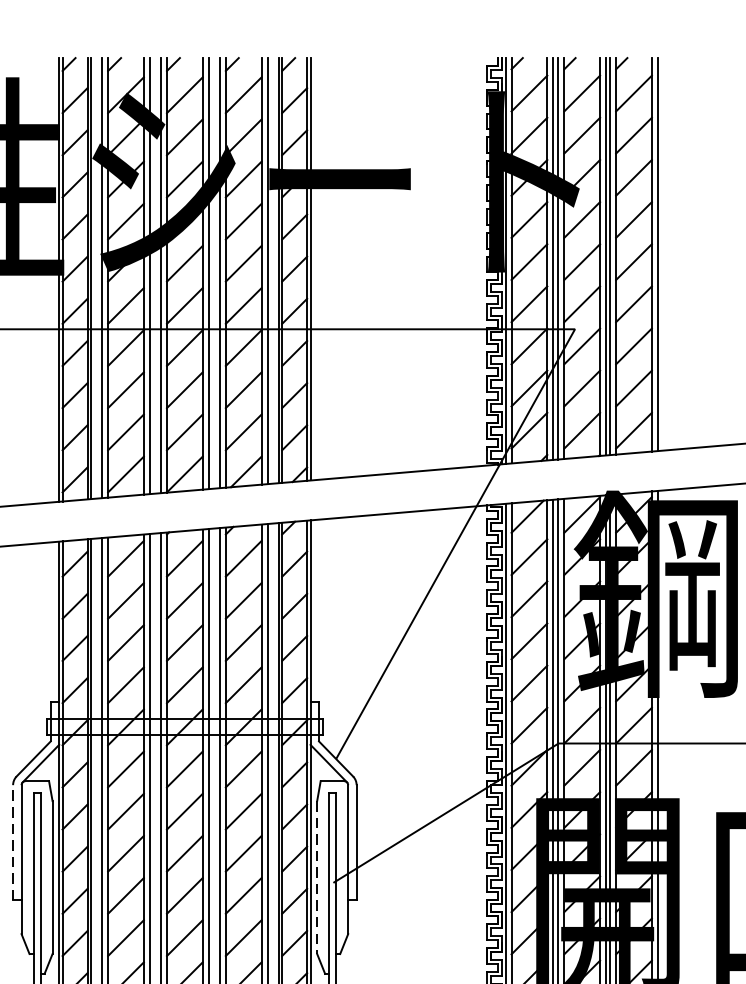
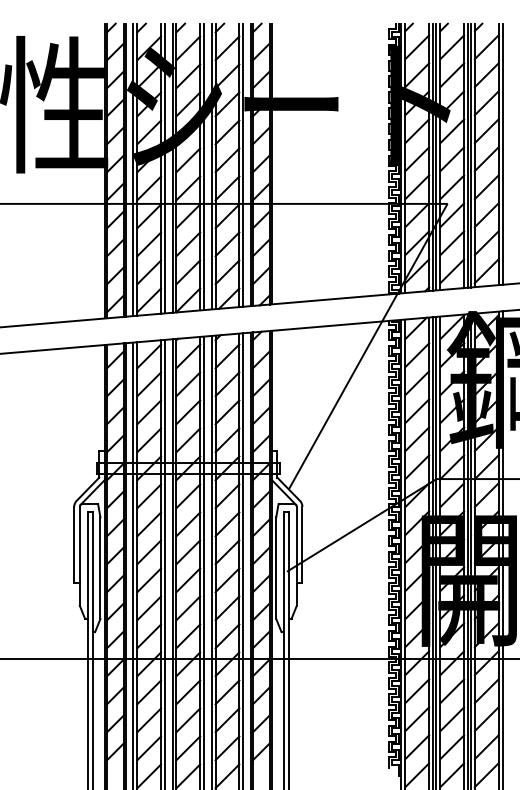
line: (13, 841) -> (74, 544), dashed -> solid
line: (317, 878) -> (276, 568), dashed -> solid

